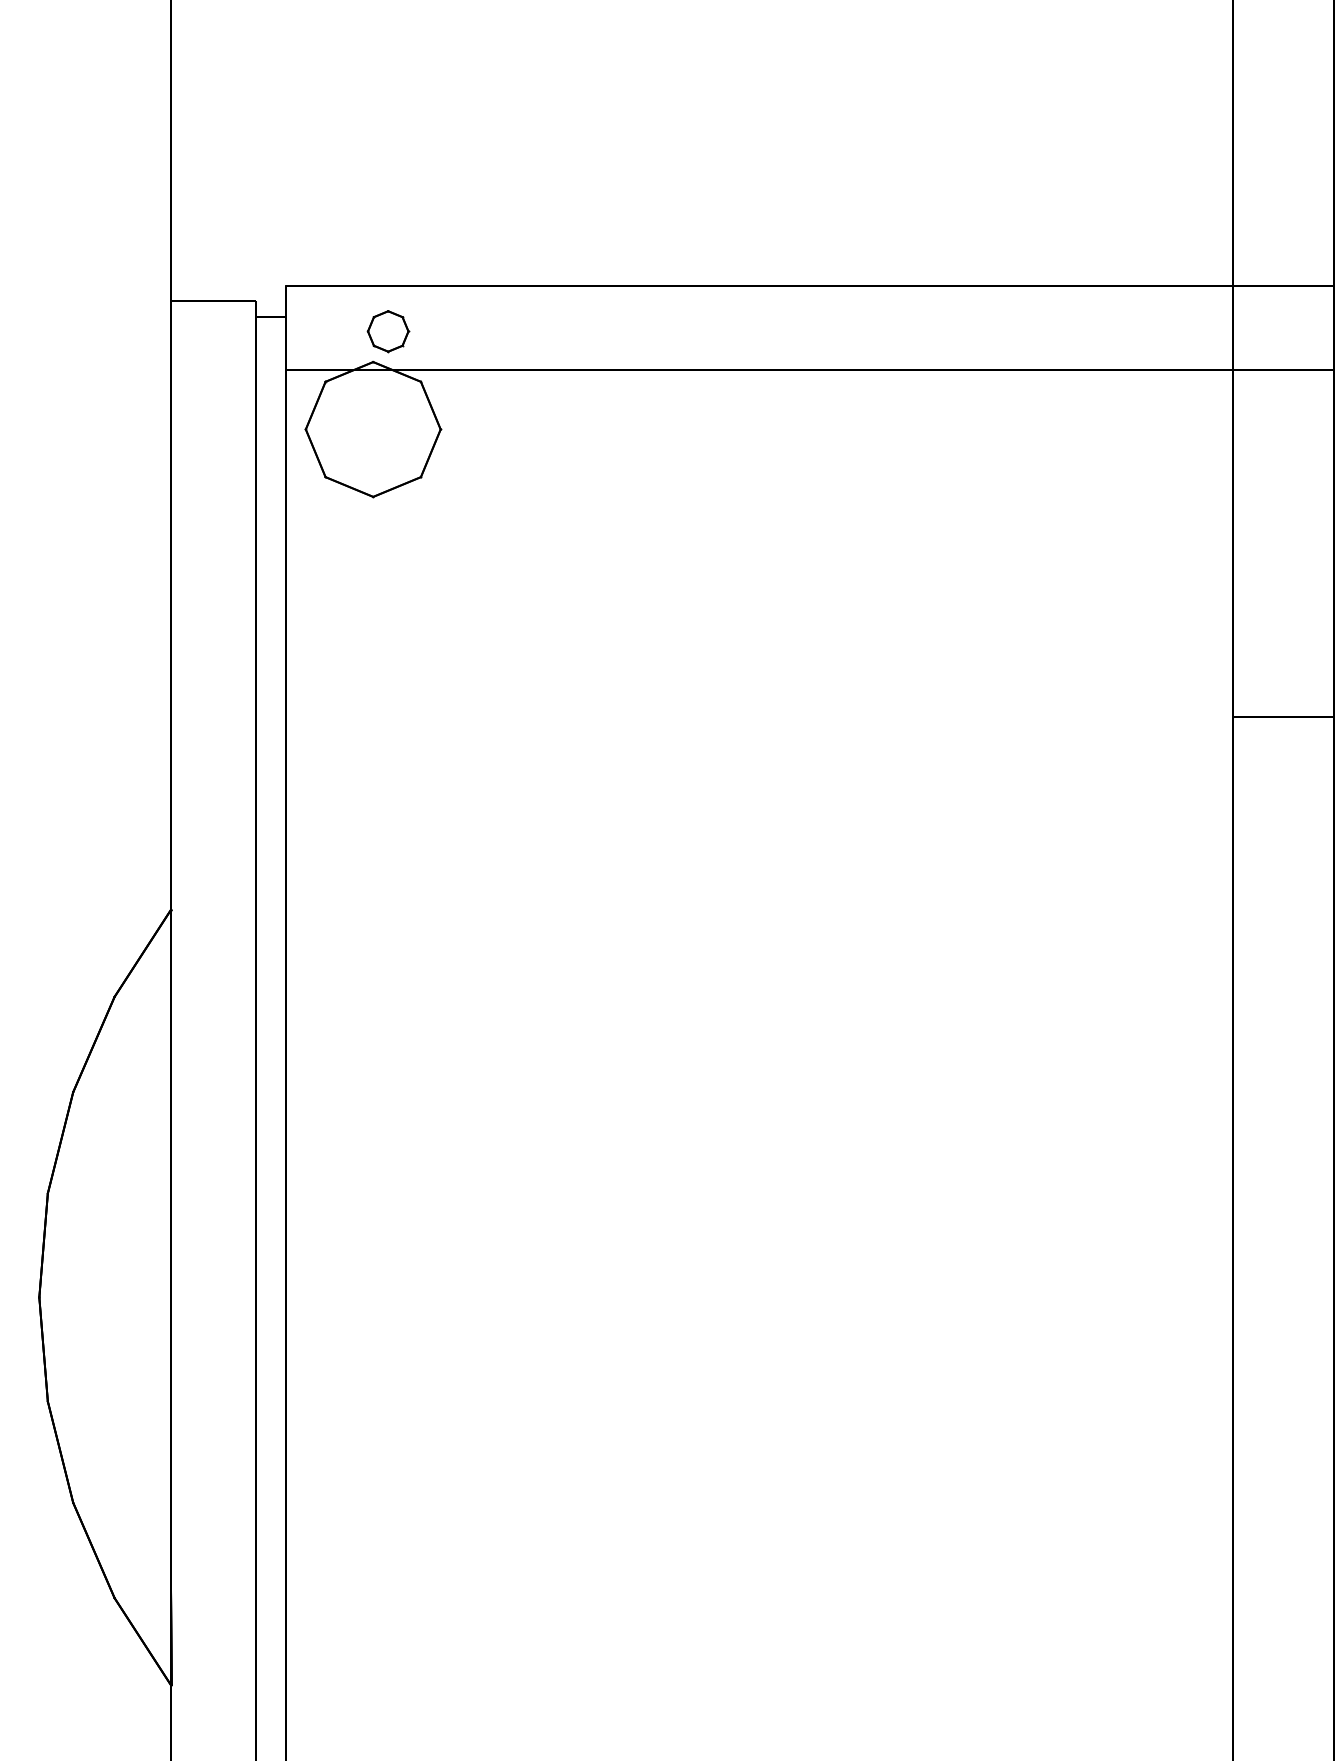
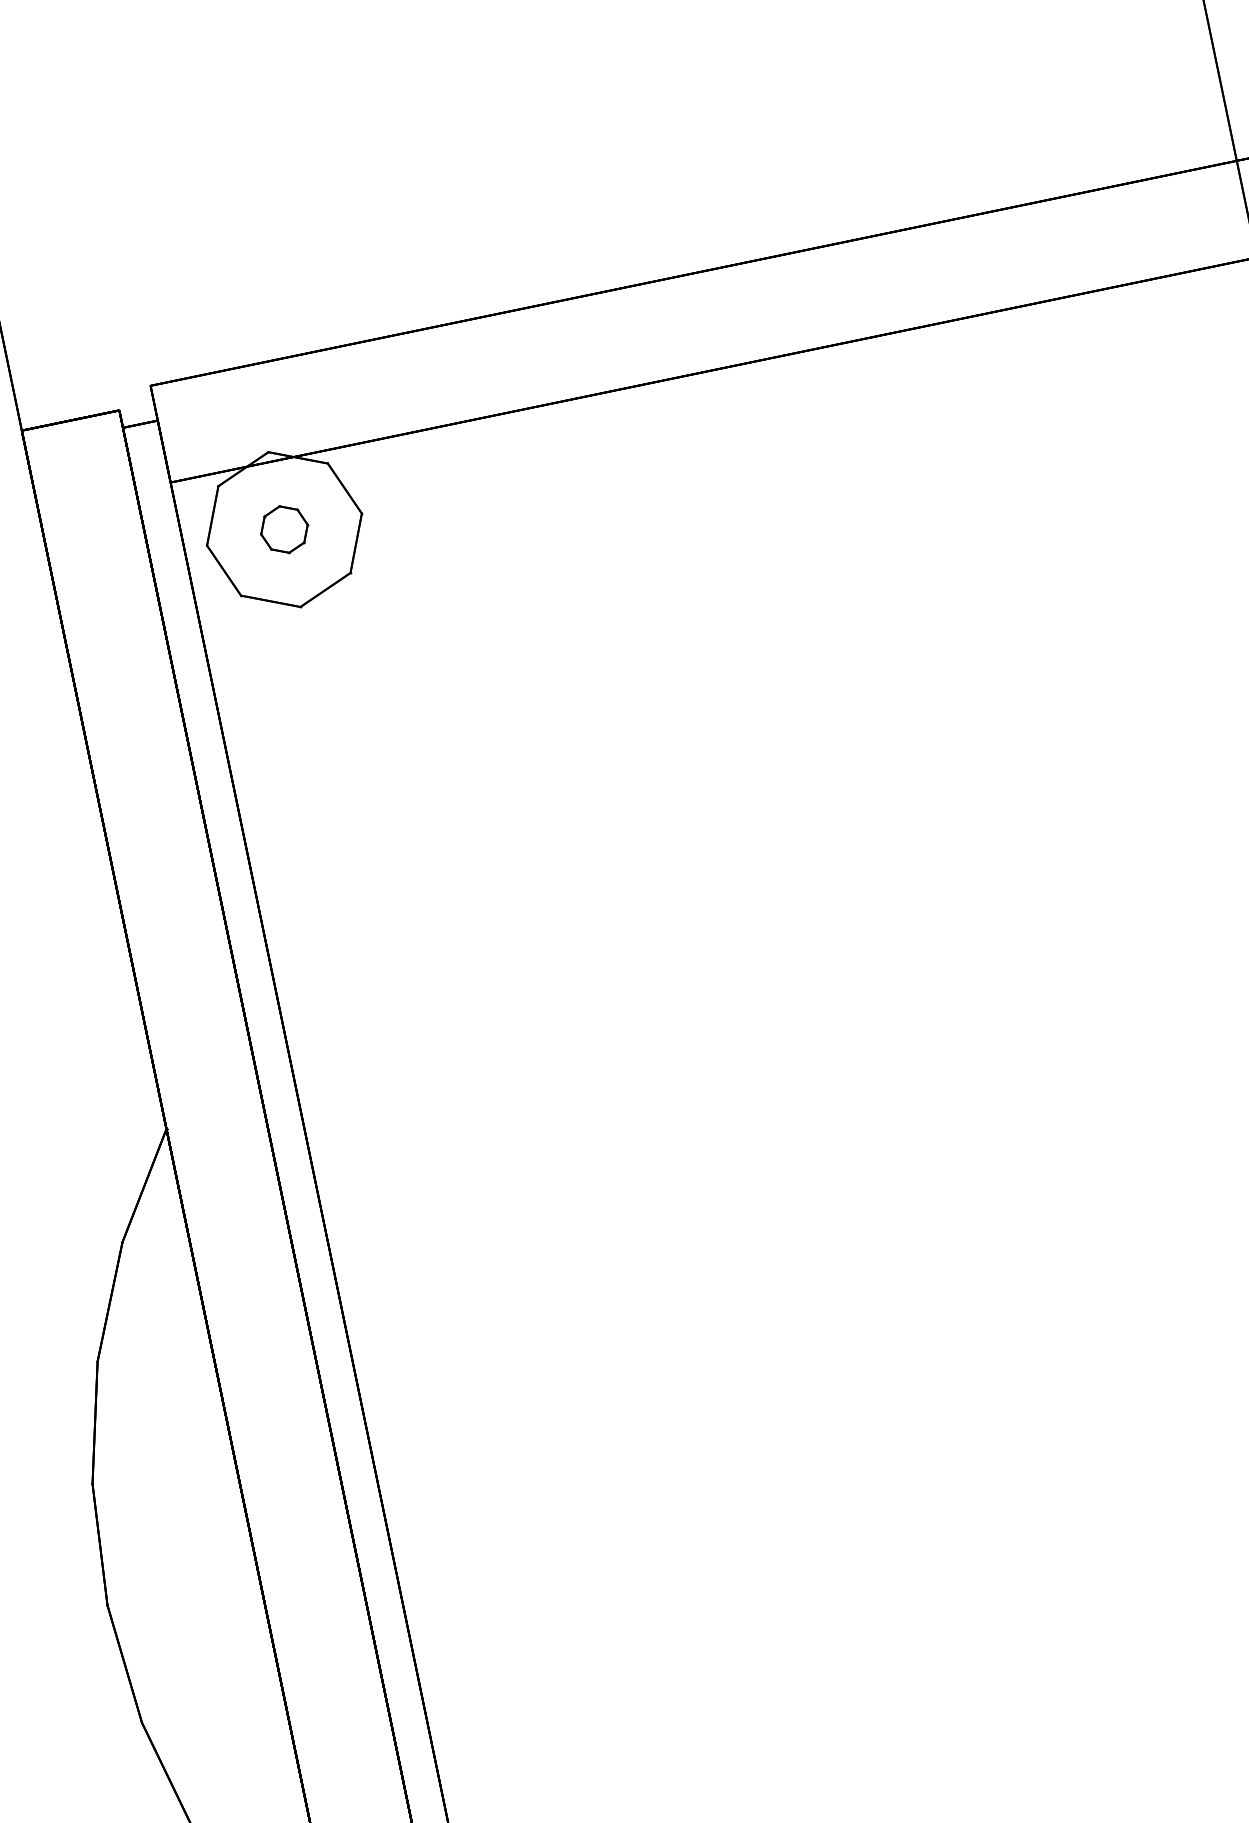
part: (388, 331) -> (284, 529), moved

